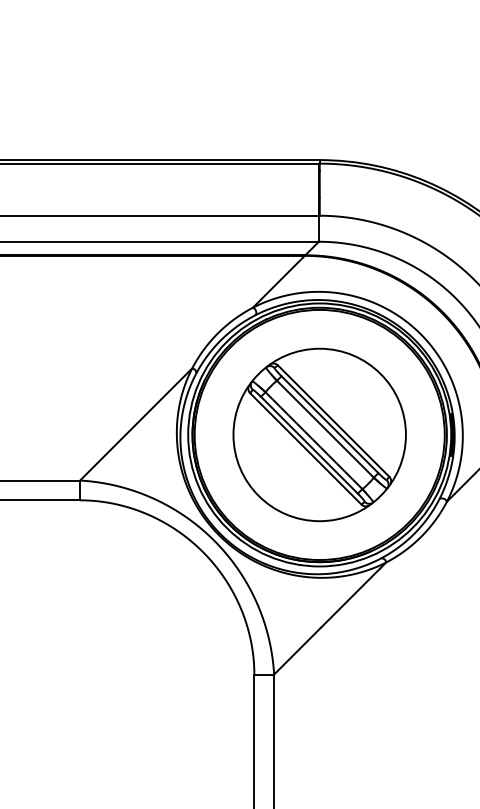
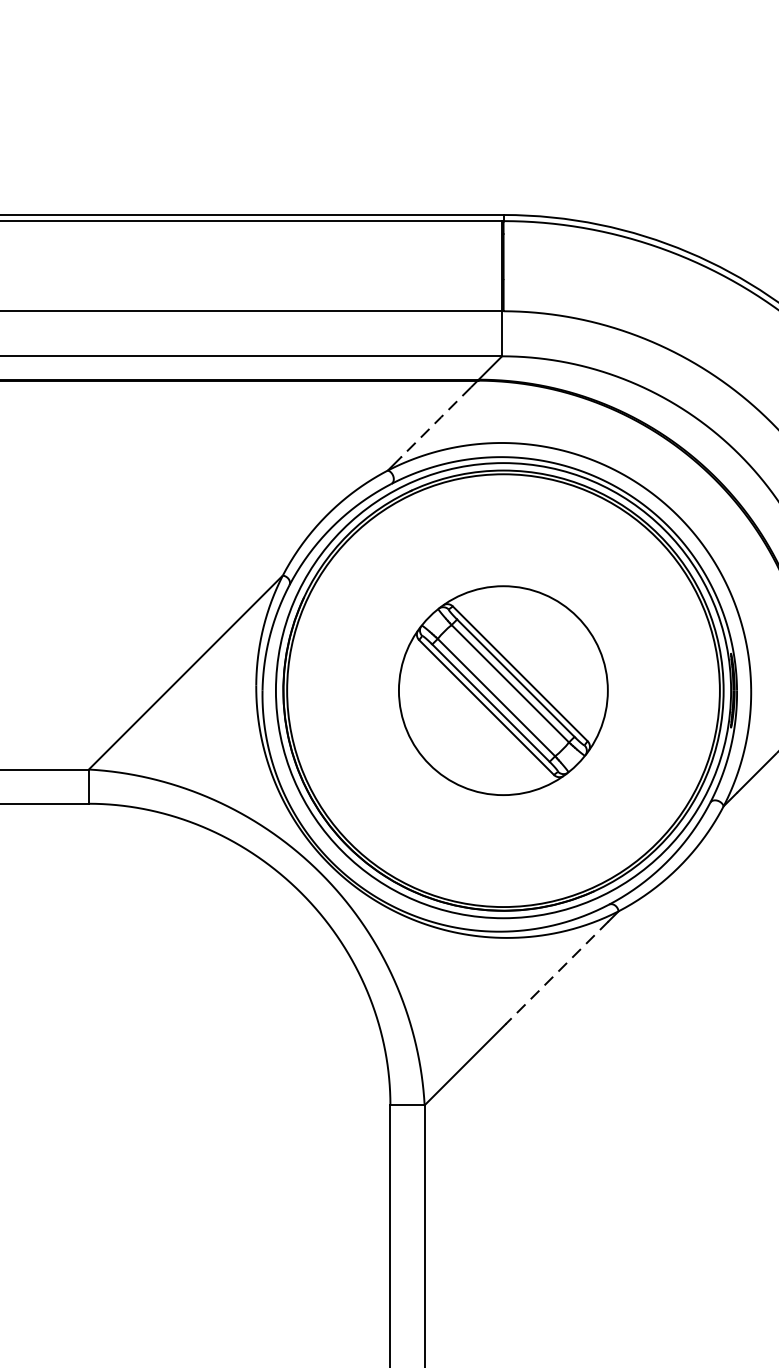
line: (281, 279) -> (437, 421), solid -> dashed
part: (319, 434) -> (503, 689), size x0.7
line: (350, 598) -> (556, 973), solid -> dashed

